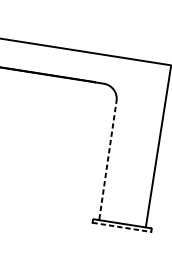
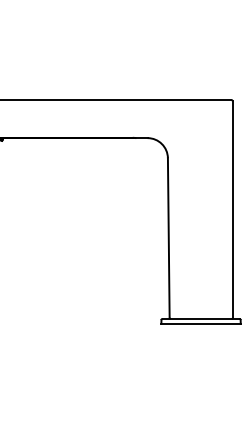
line: (107, 160) -> (168, 238), dashed -> solid
line: (122, 227) -> (201, 323), dashed -> solid

